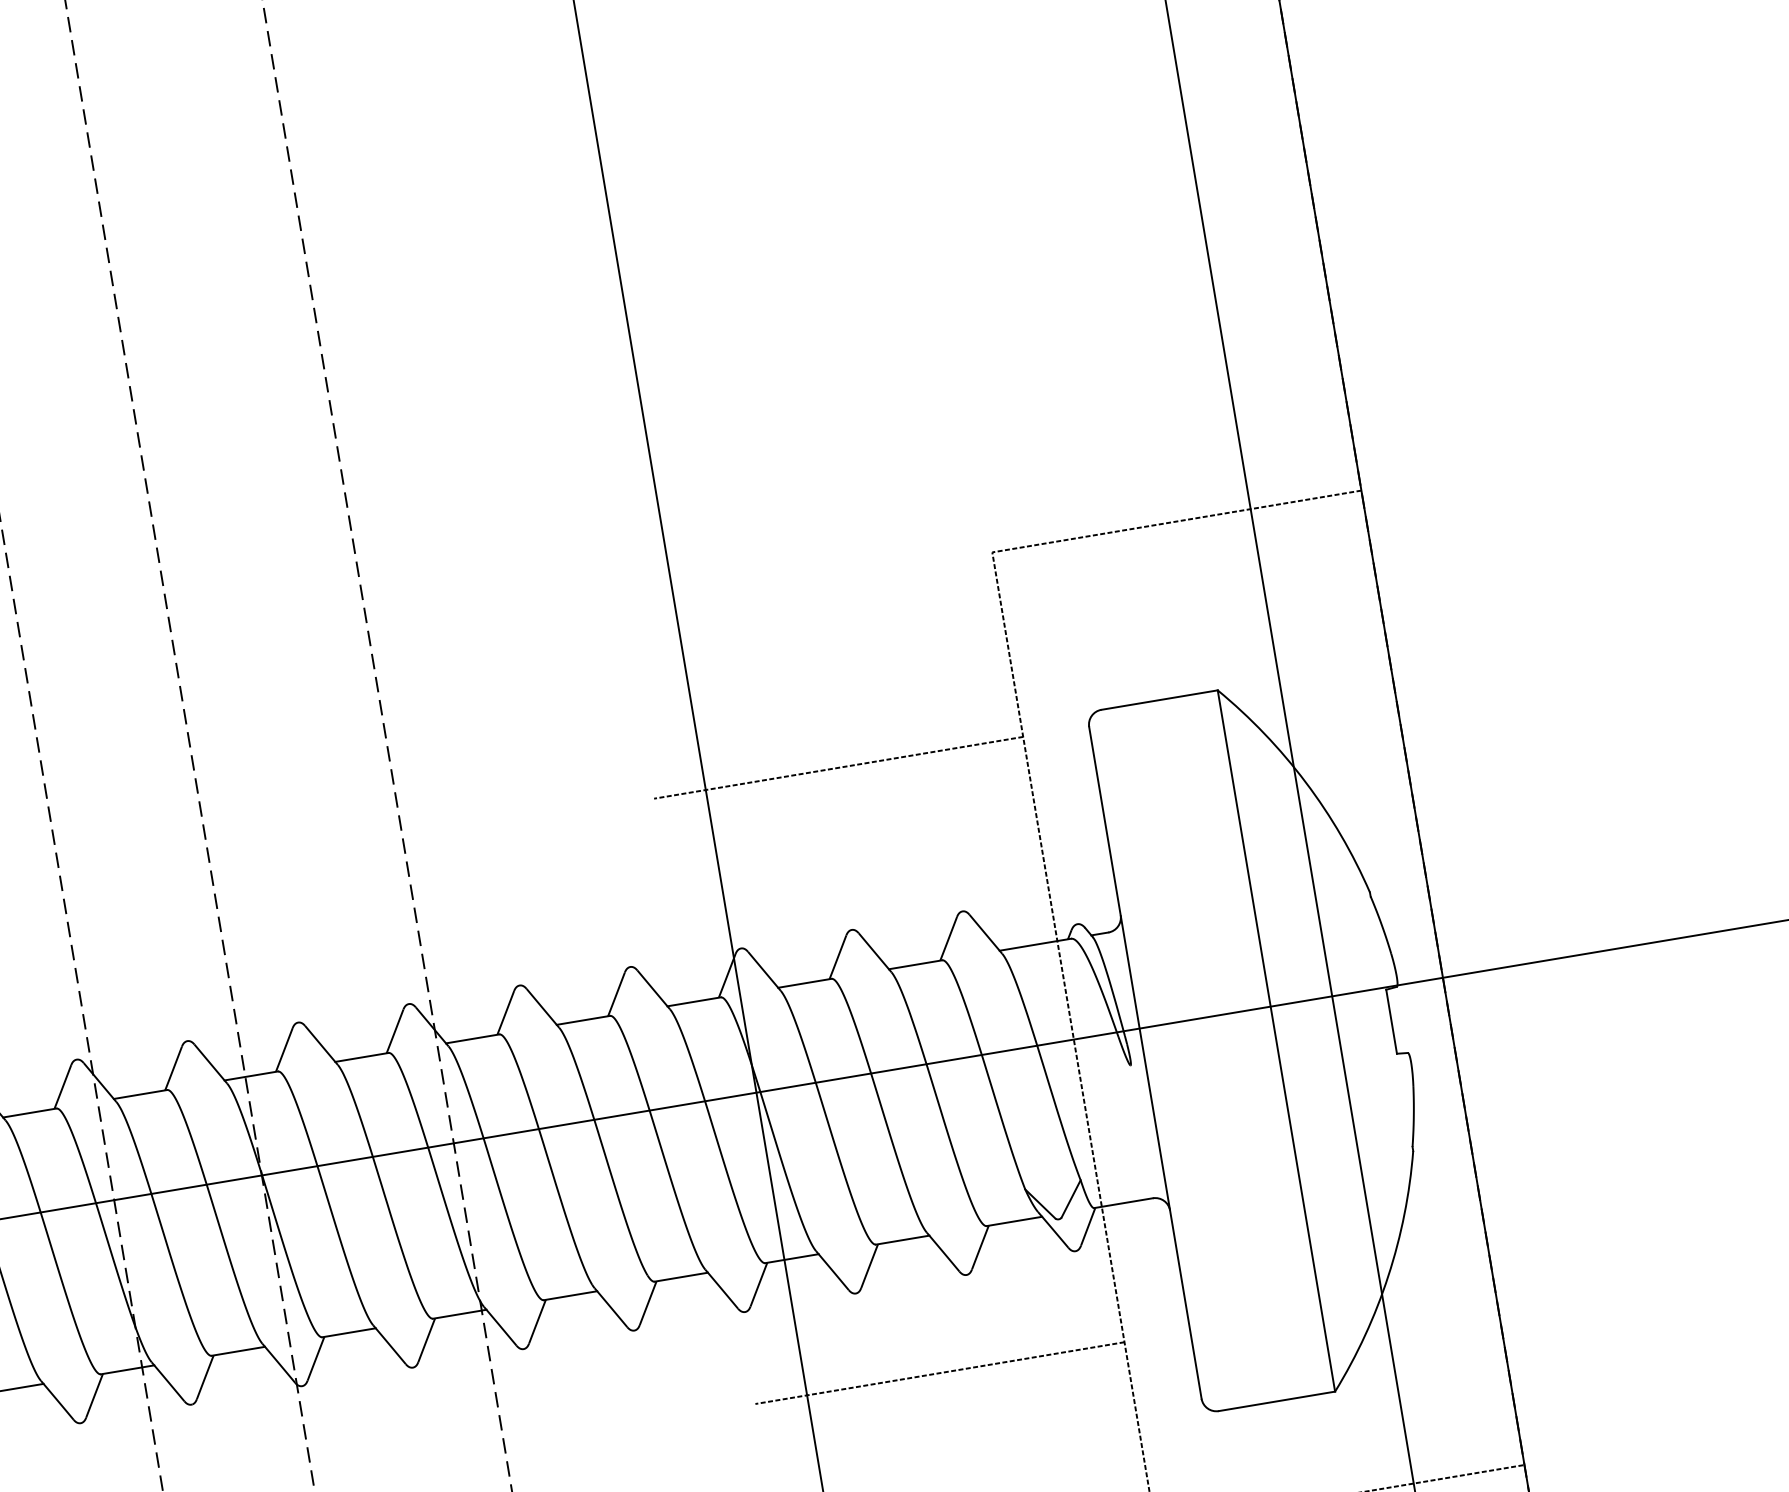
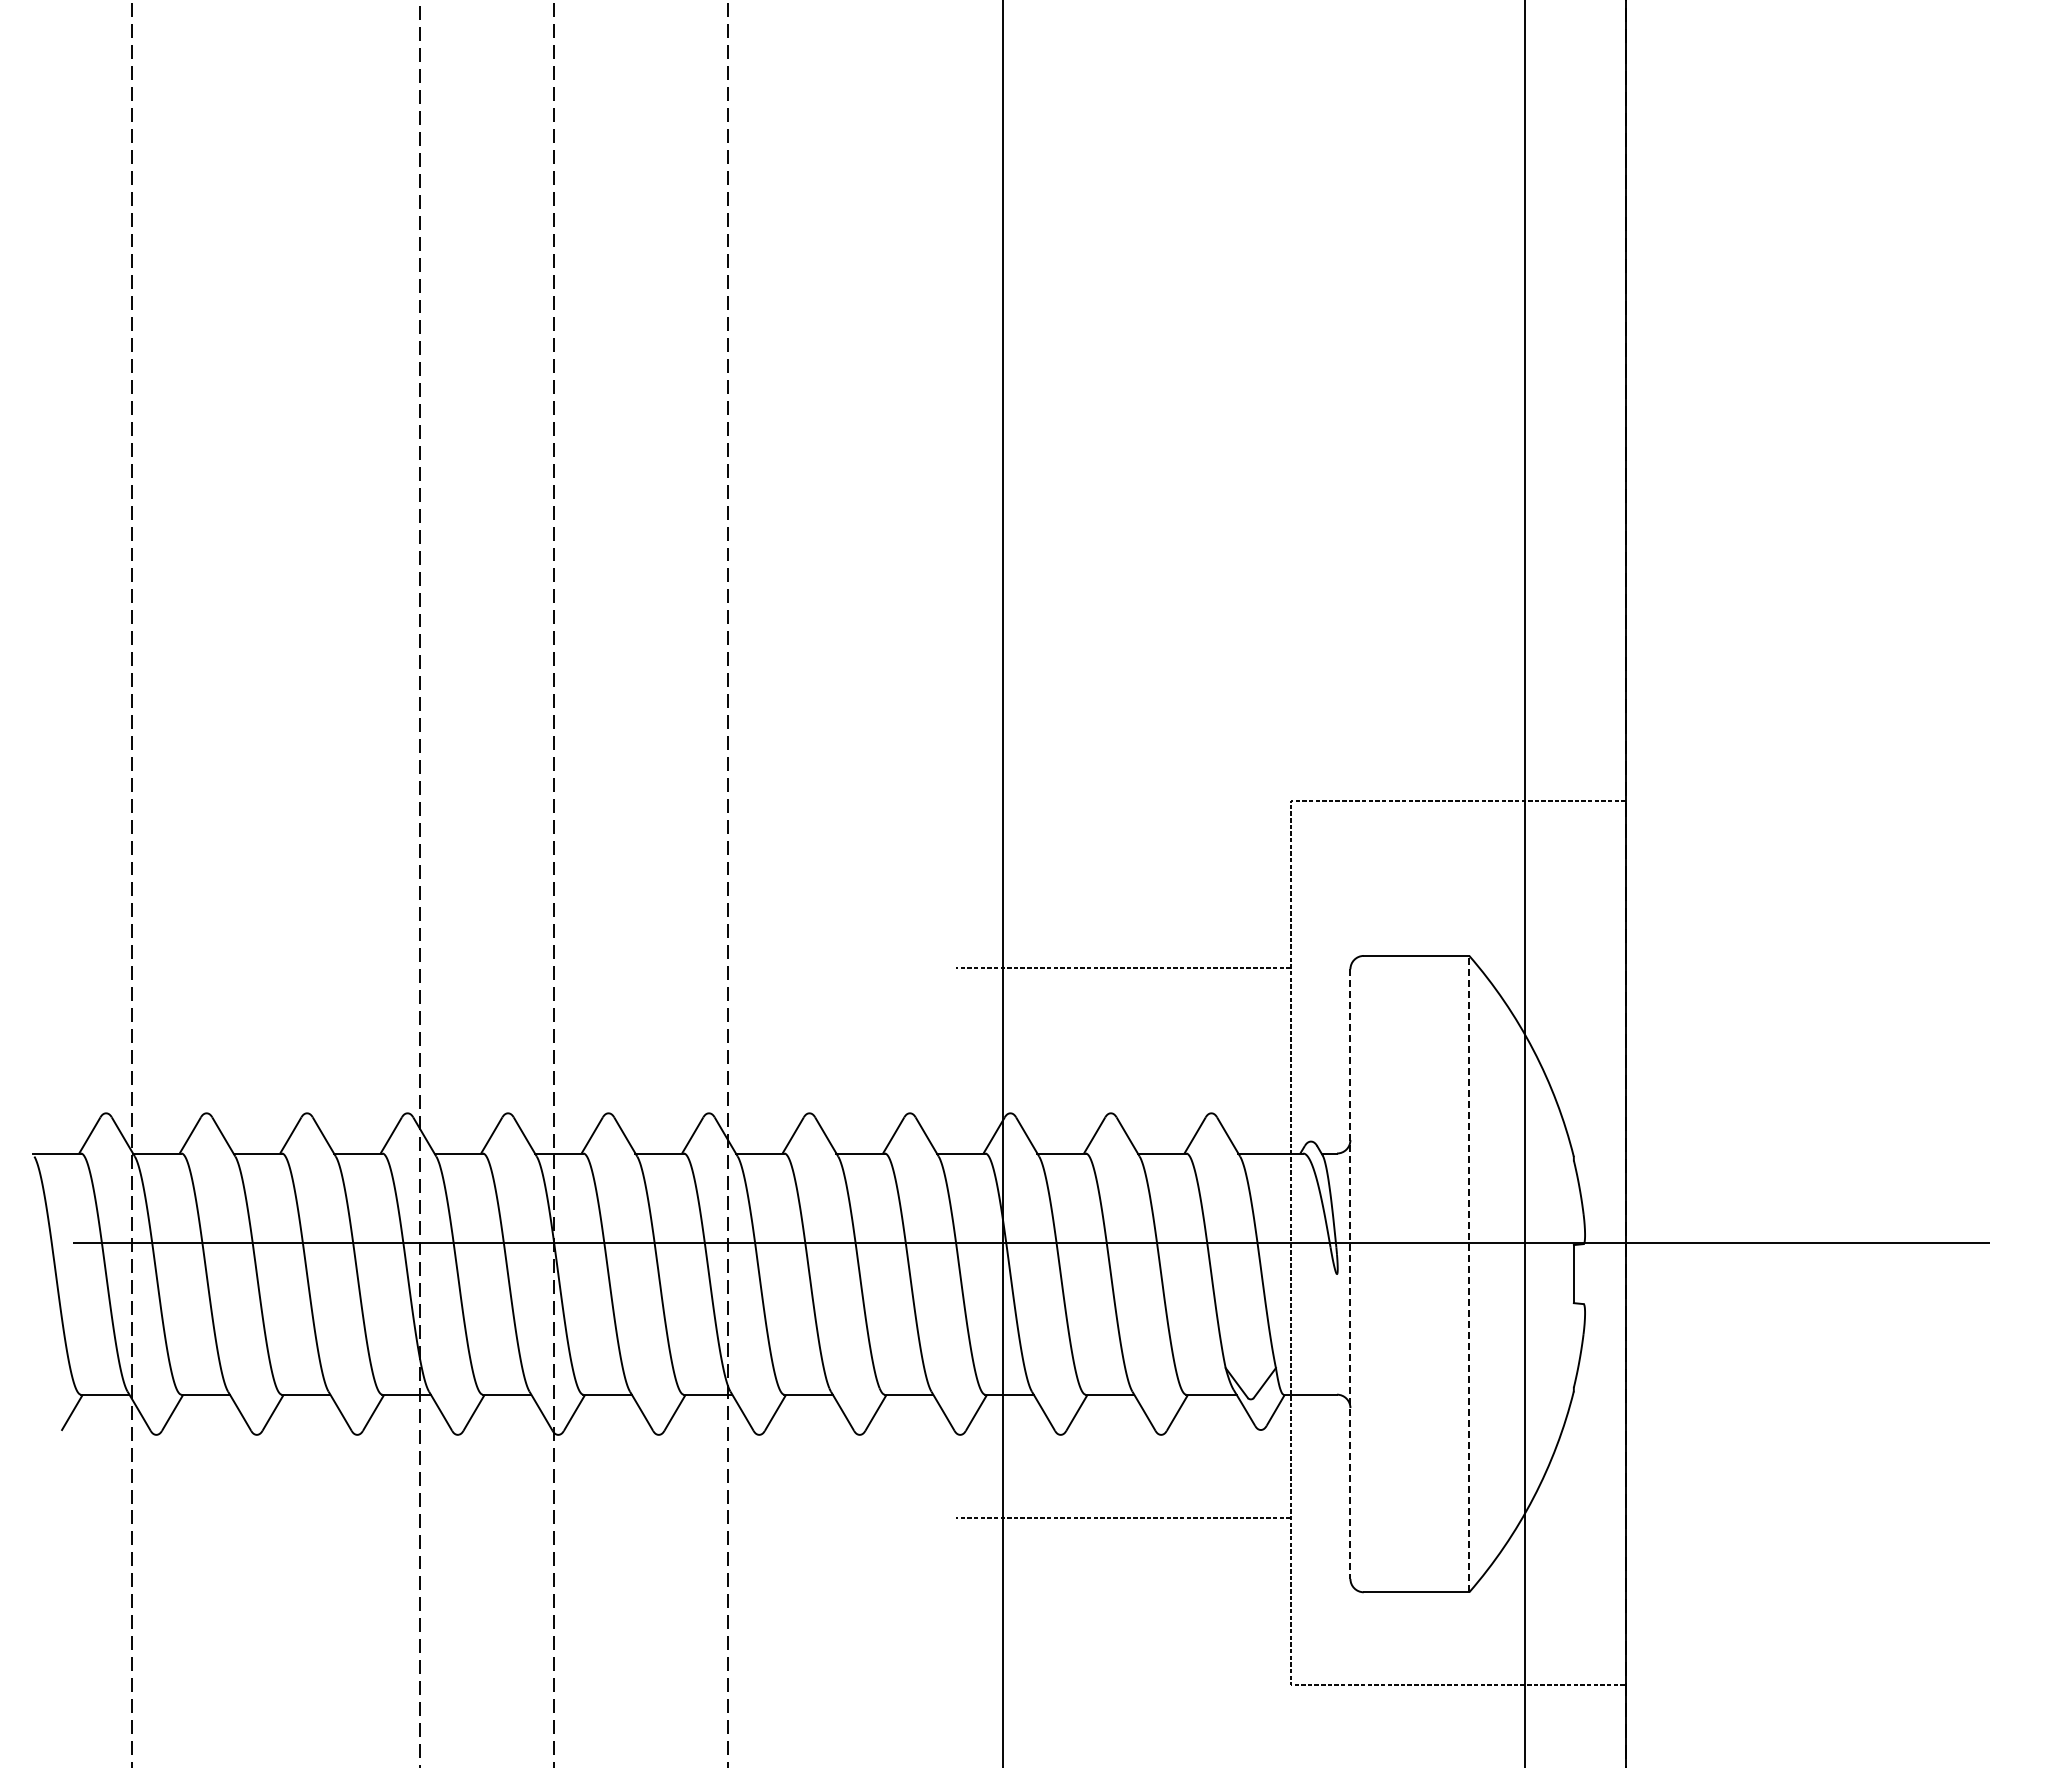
line: (1276, 1040) -> (1469, 1273), solid -> dashed
line: (1145, 1063) -> (1350, 1274), solid -> dashed

